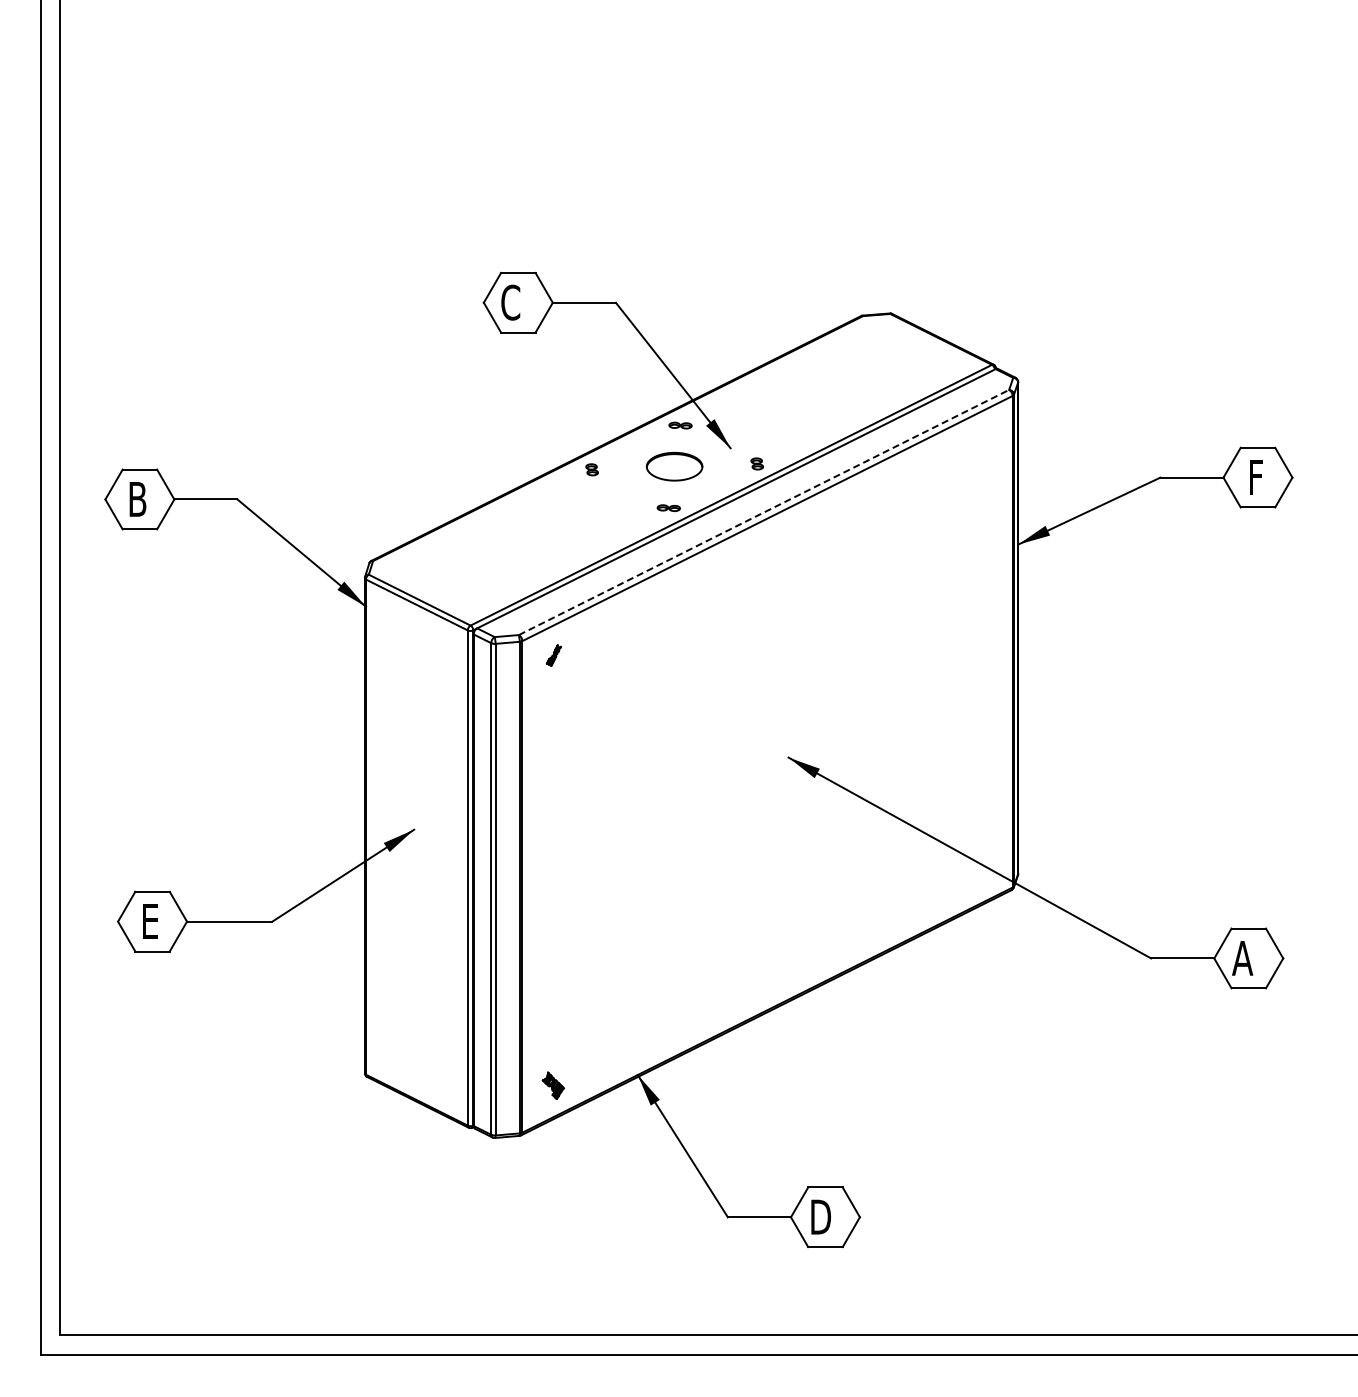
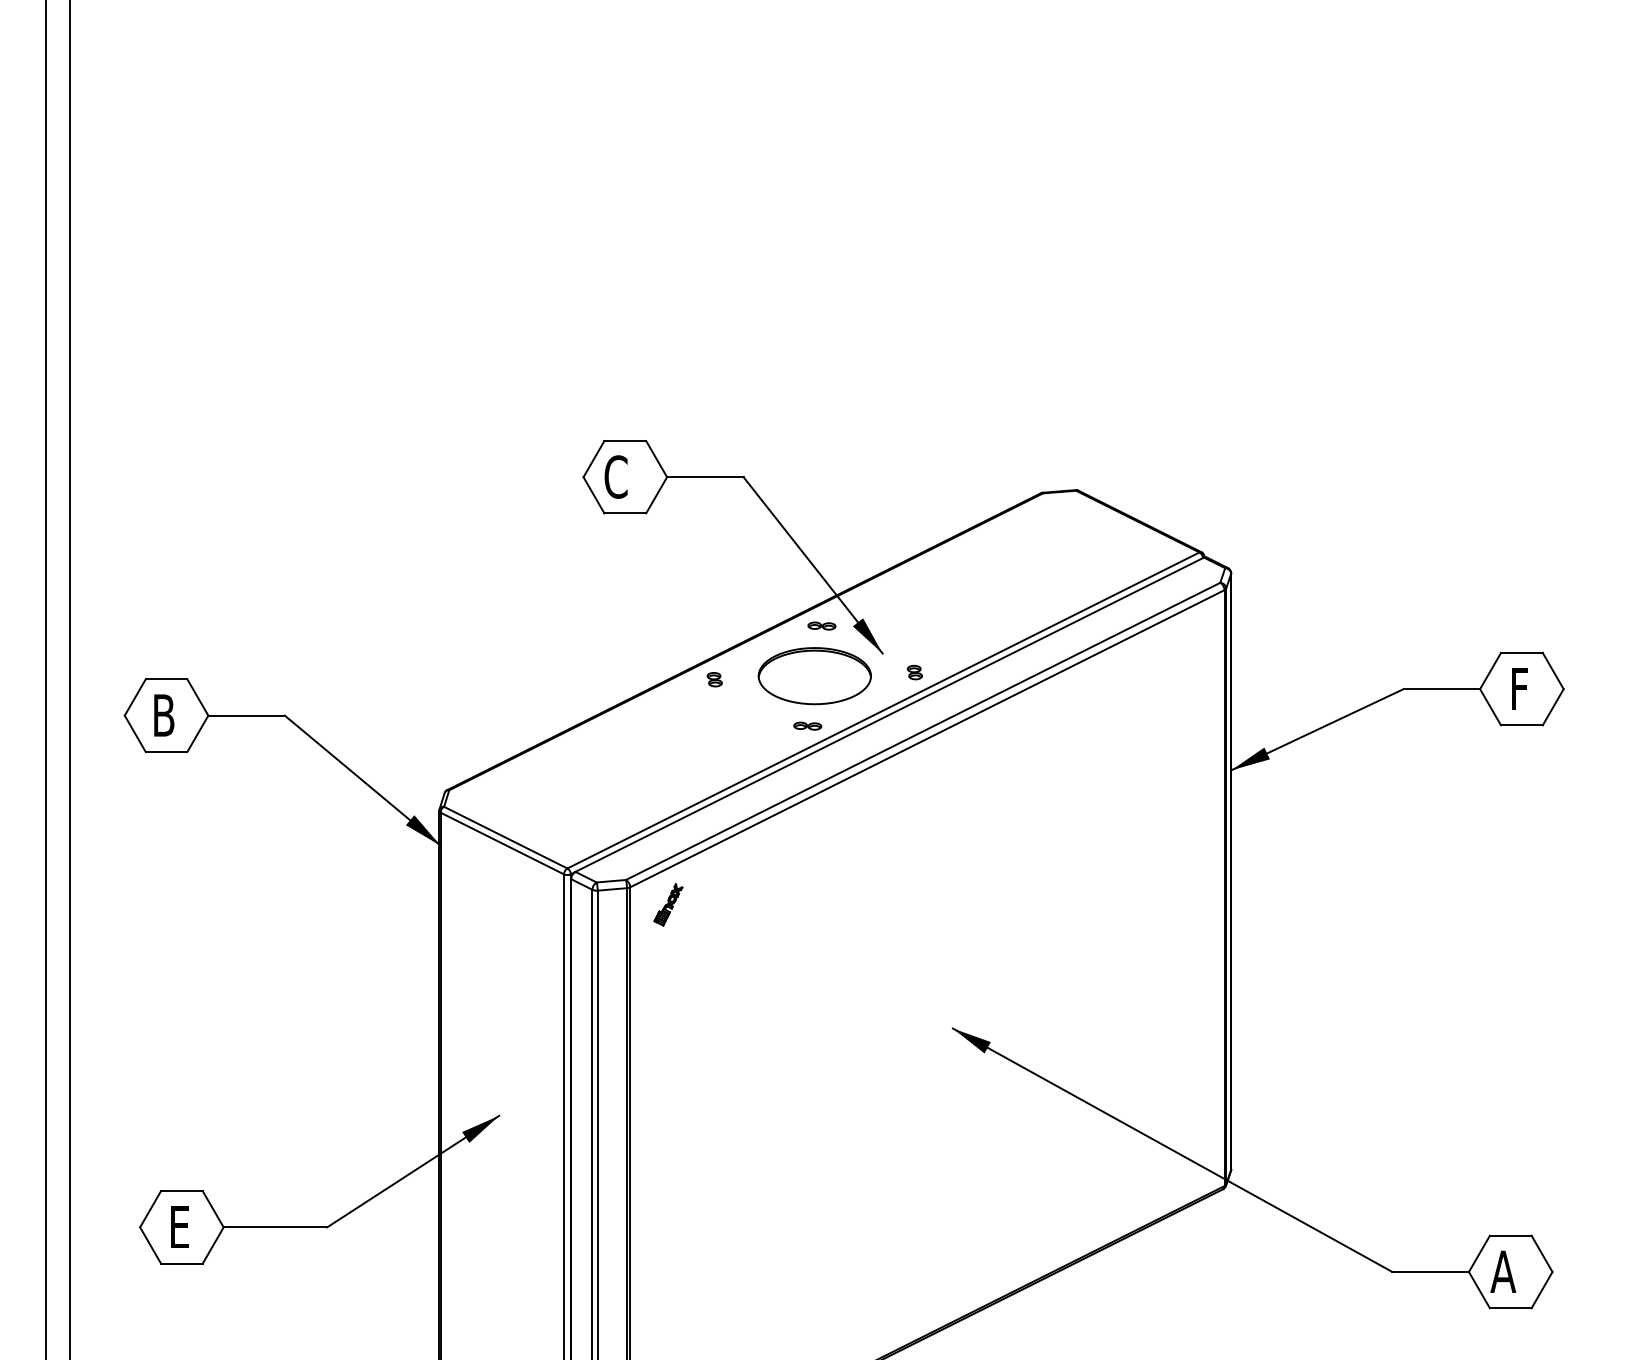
part: (674, 466) -> (814, 675), size x1.67
line: (764, 512) -> (923, 731), dashed -> solid
part: (553, 655) -> (667, 904), size x1.67

